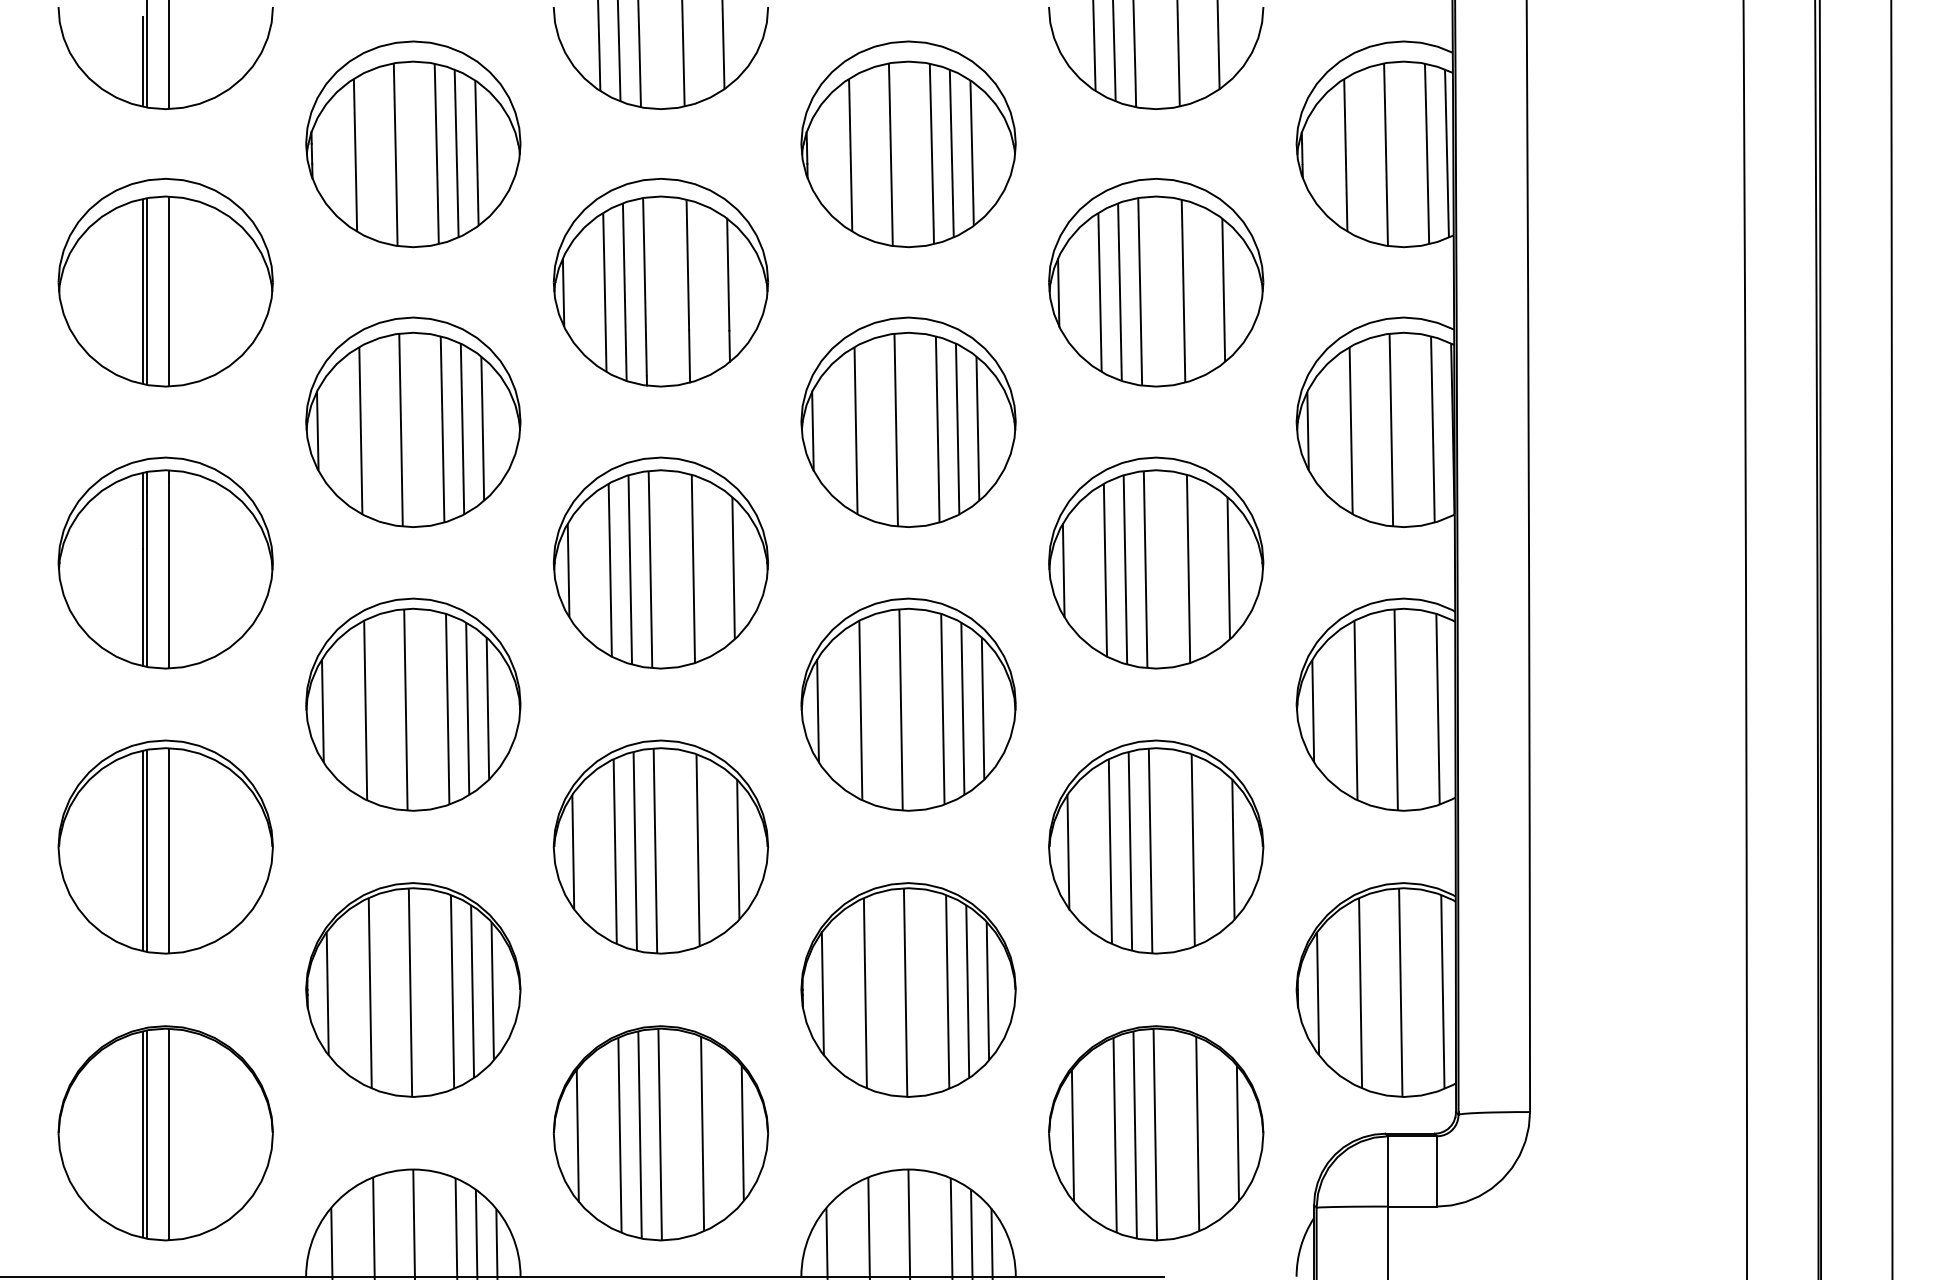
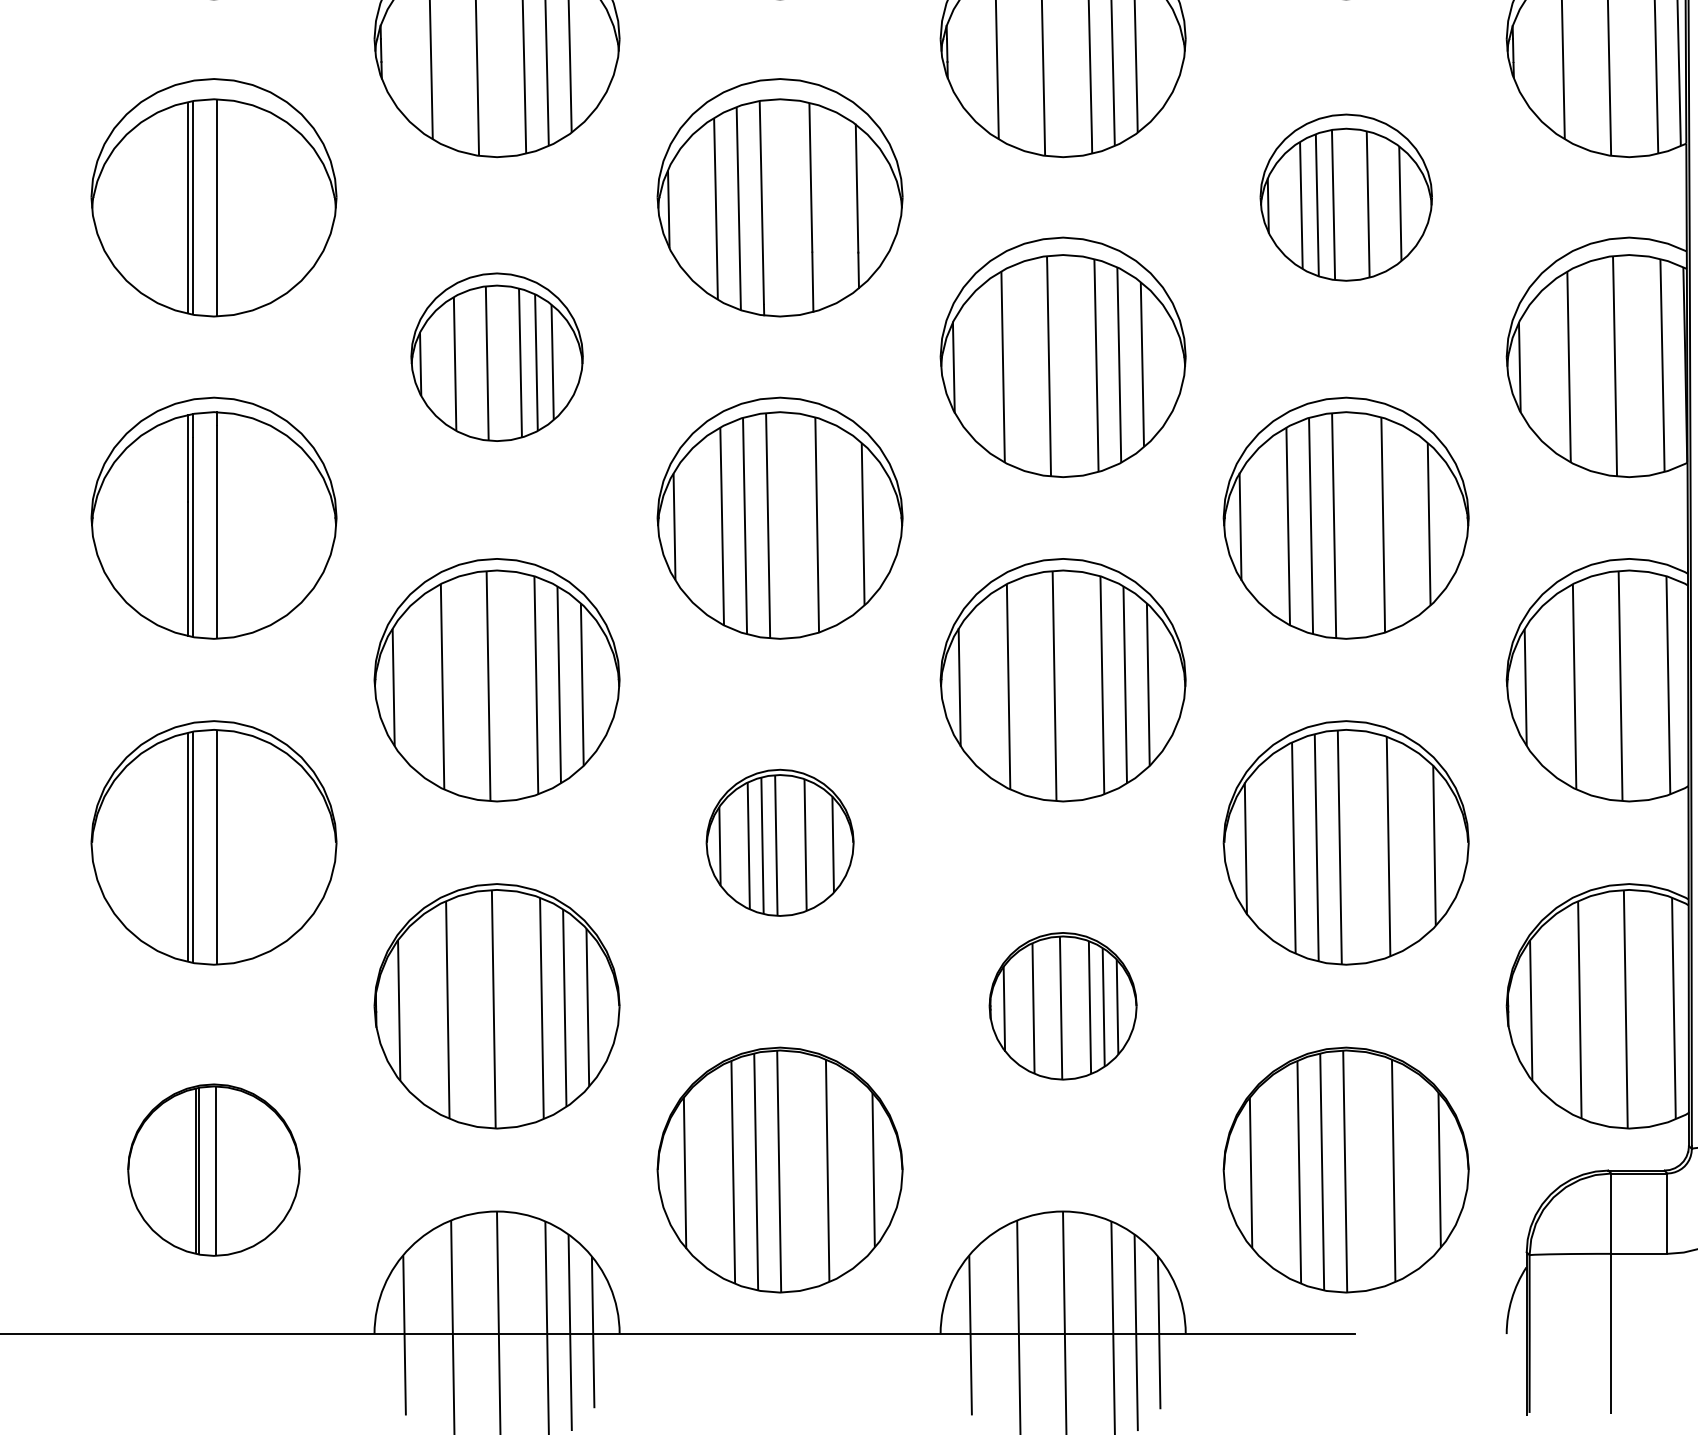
part: (1156, 282) -> (1346, 197), size x0.7
part: (413, 421) -> (497, 356), size x0.7
part: (660, 846) -> (779, 842), size x0.6
part: (908, 989) -> (1063, 1005), size x0.6
part: (165, 1133) -> (213, 1170), size x0.7

